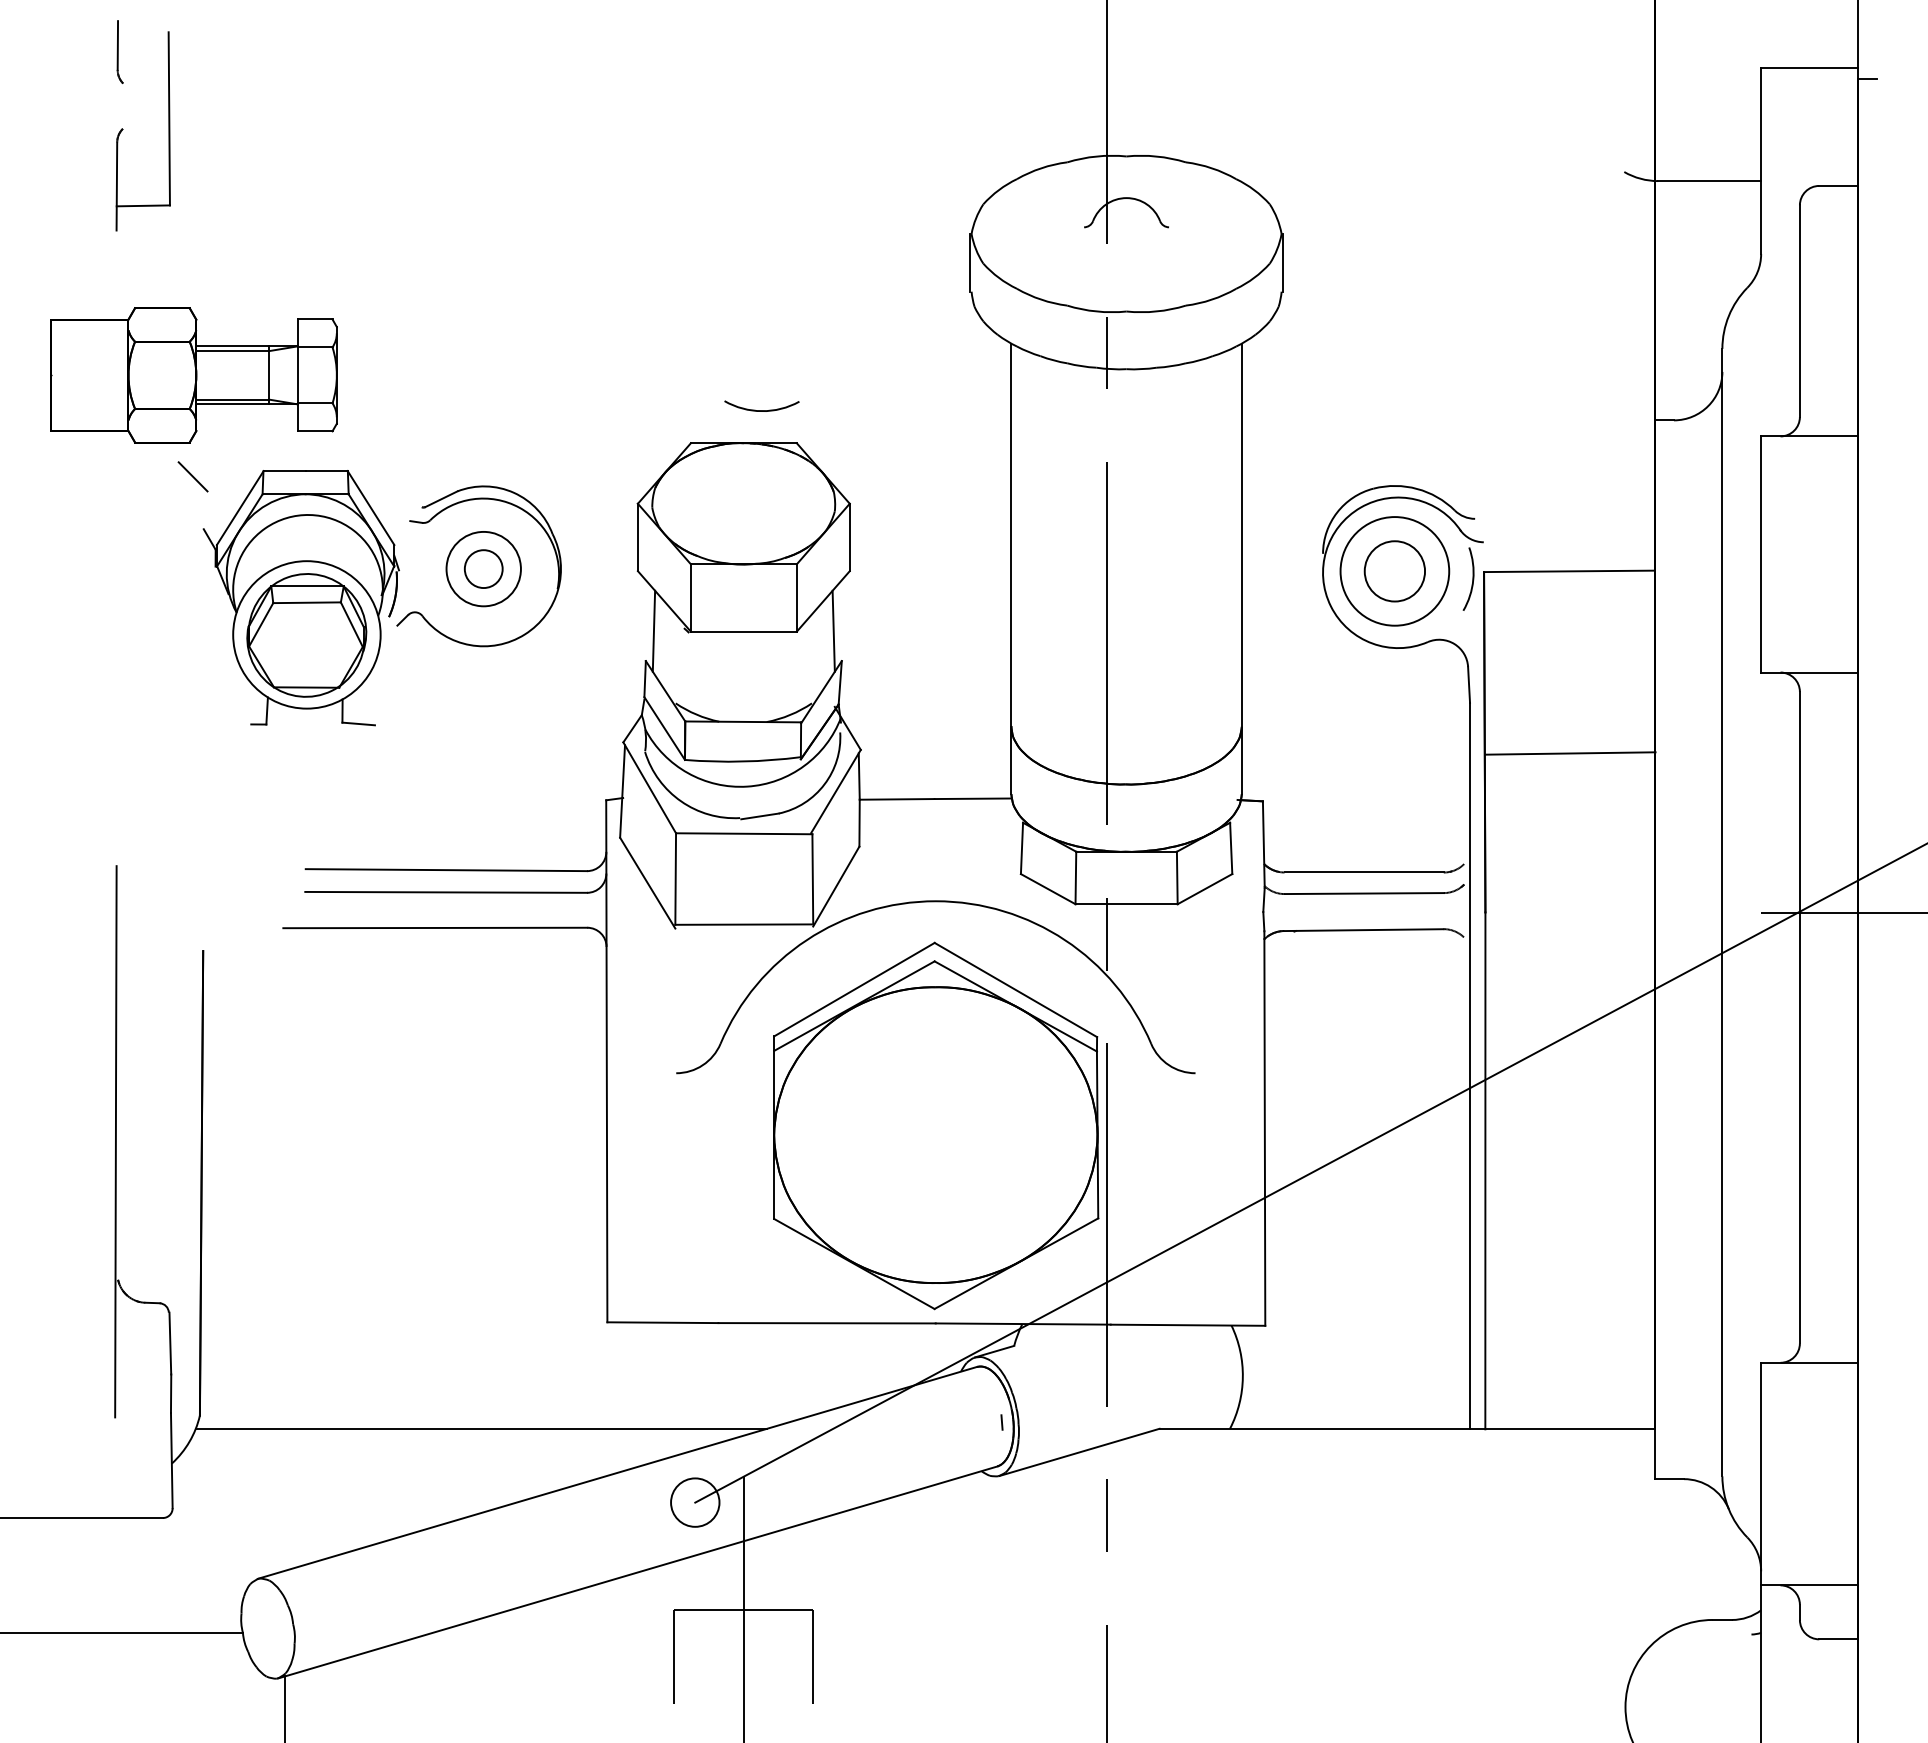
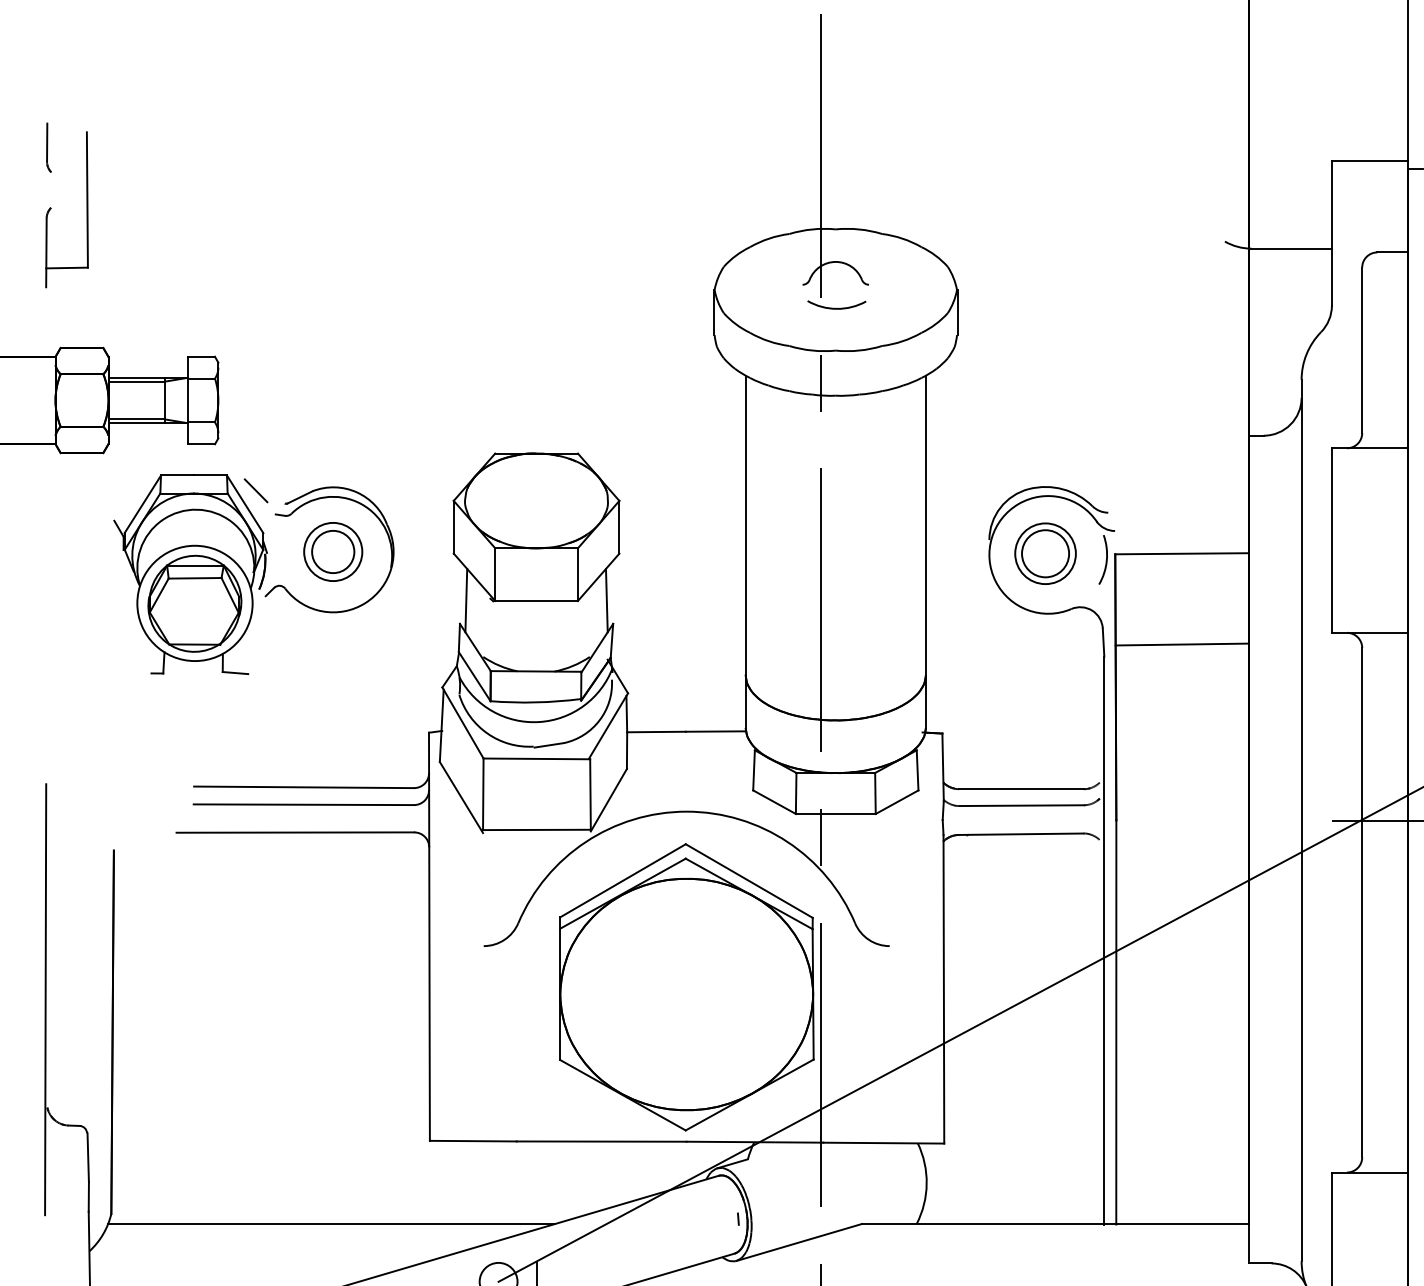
arc: (761, 410) -> (836, 308), moved
line: (192, 476) -> (255, 490), moved
circle: (483, 569) -> (333, 552), size x1.43
circle: (1394, 571) -> (1045, 553), size x0.71
line: (1570, 753) -> (1182, 644), moved

